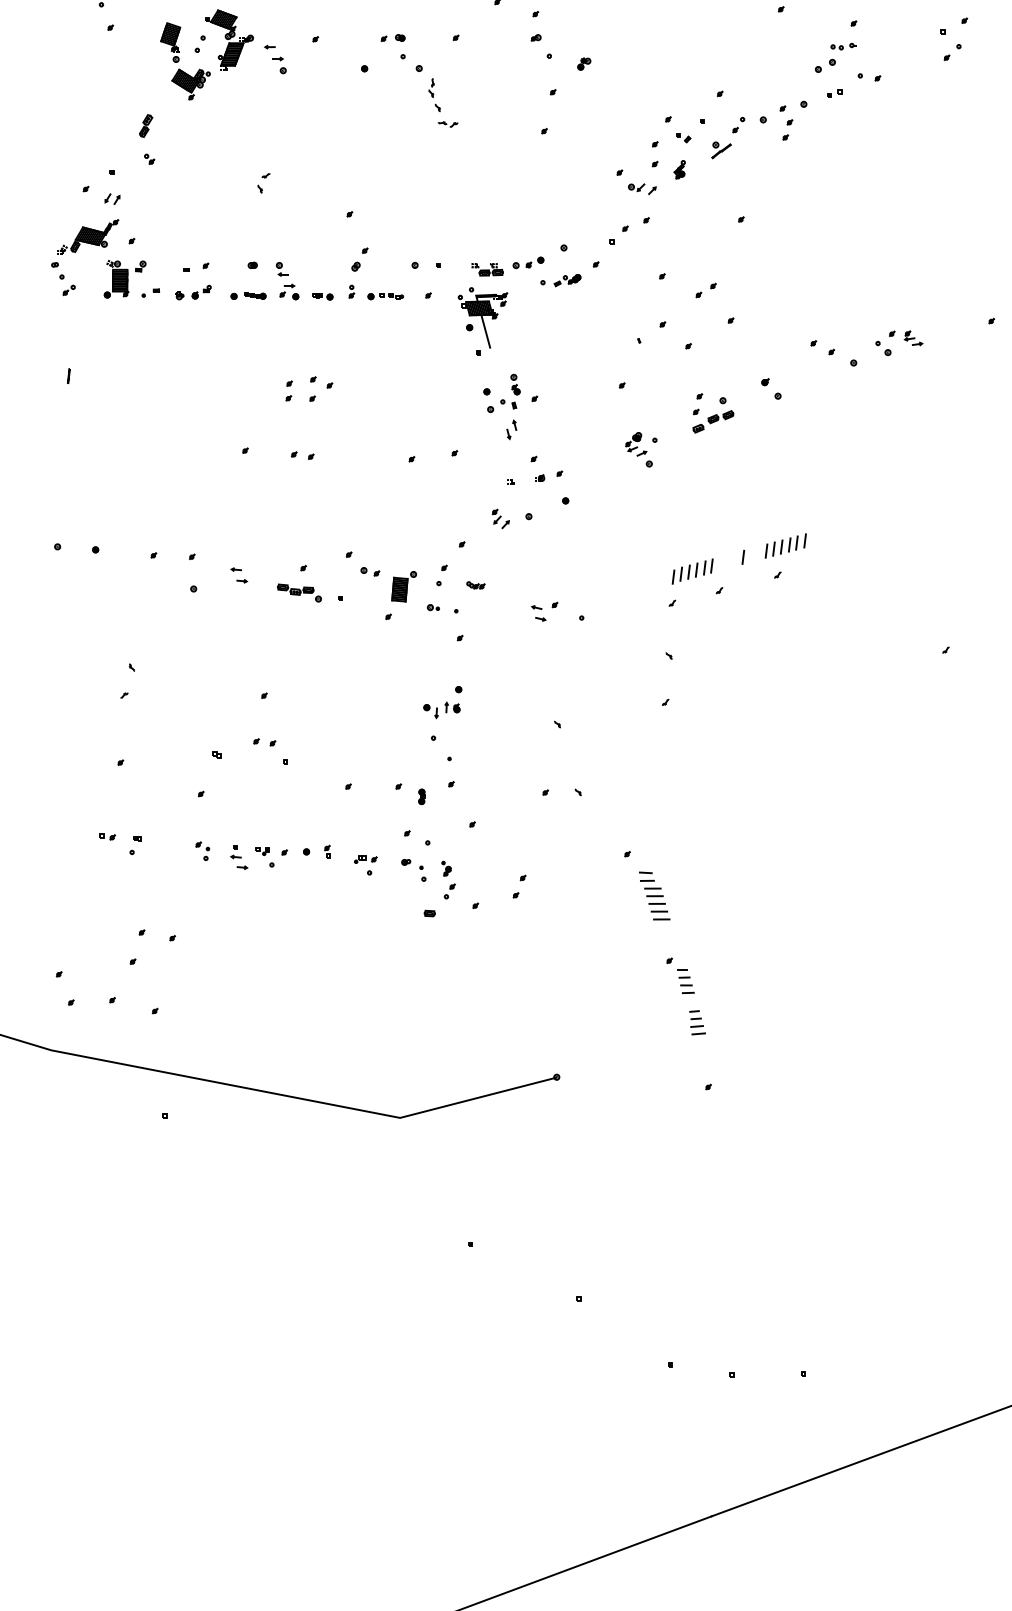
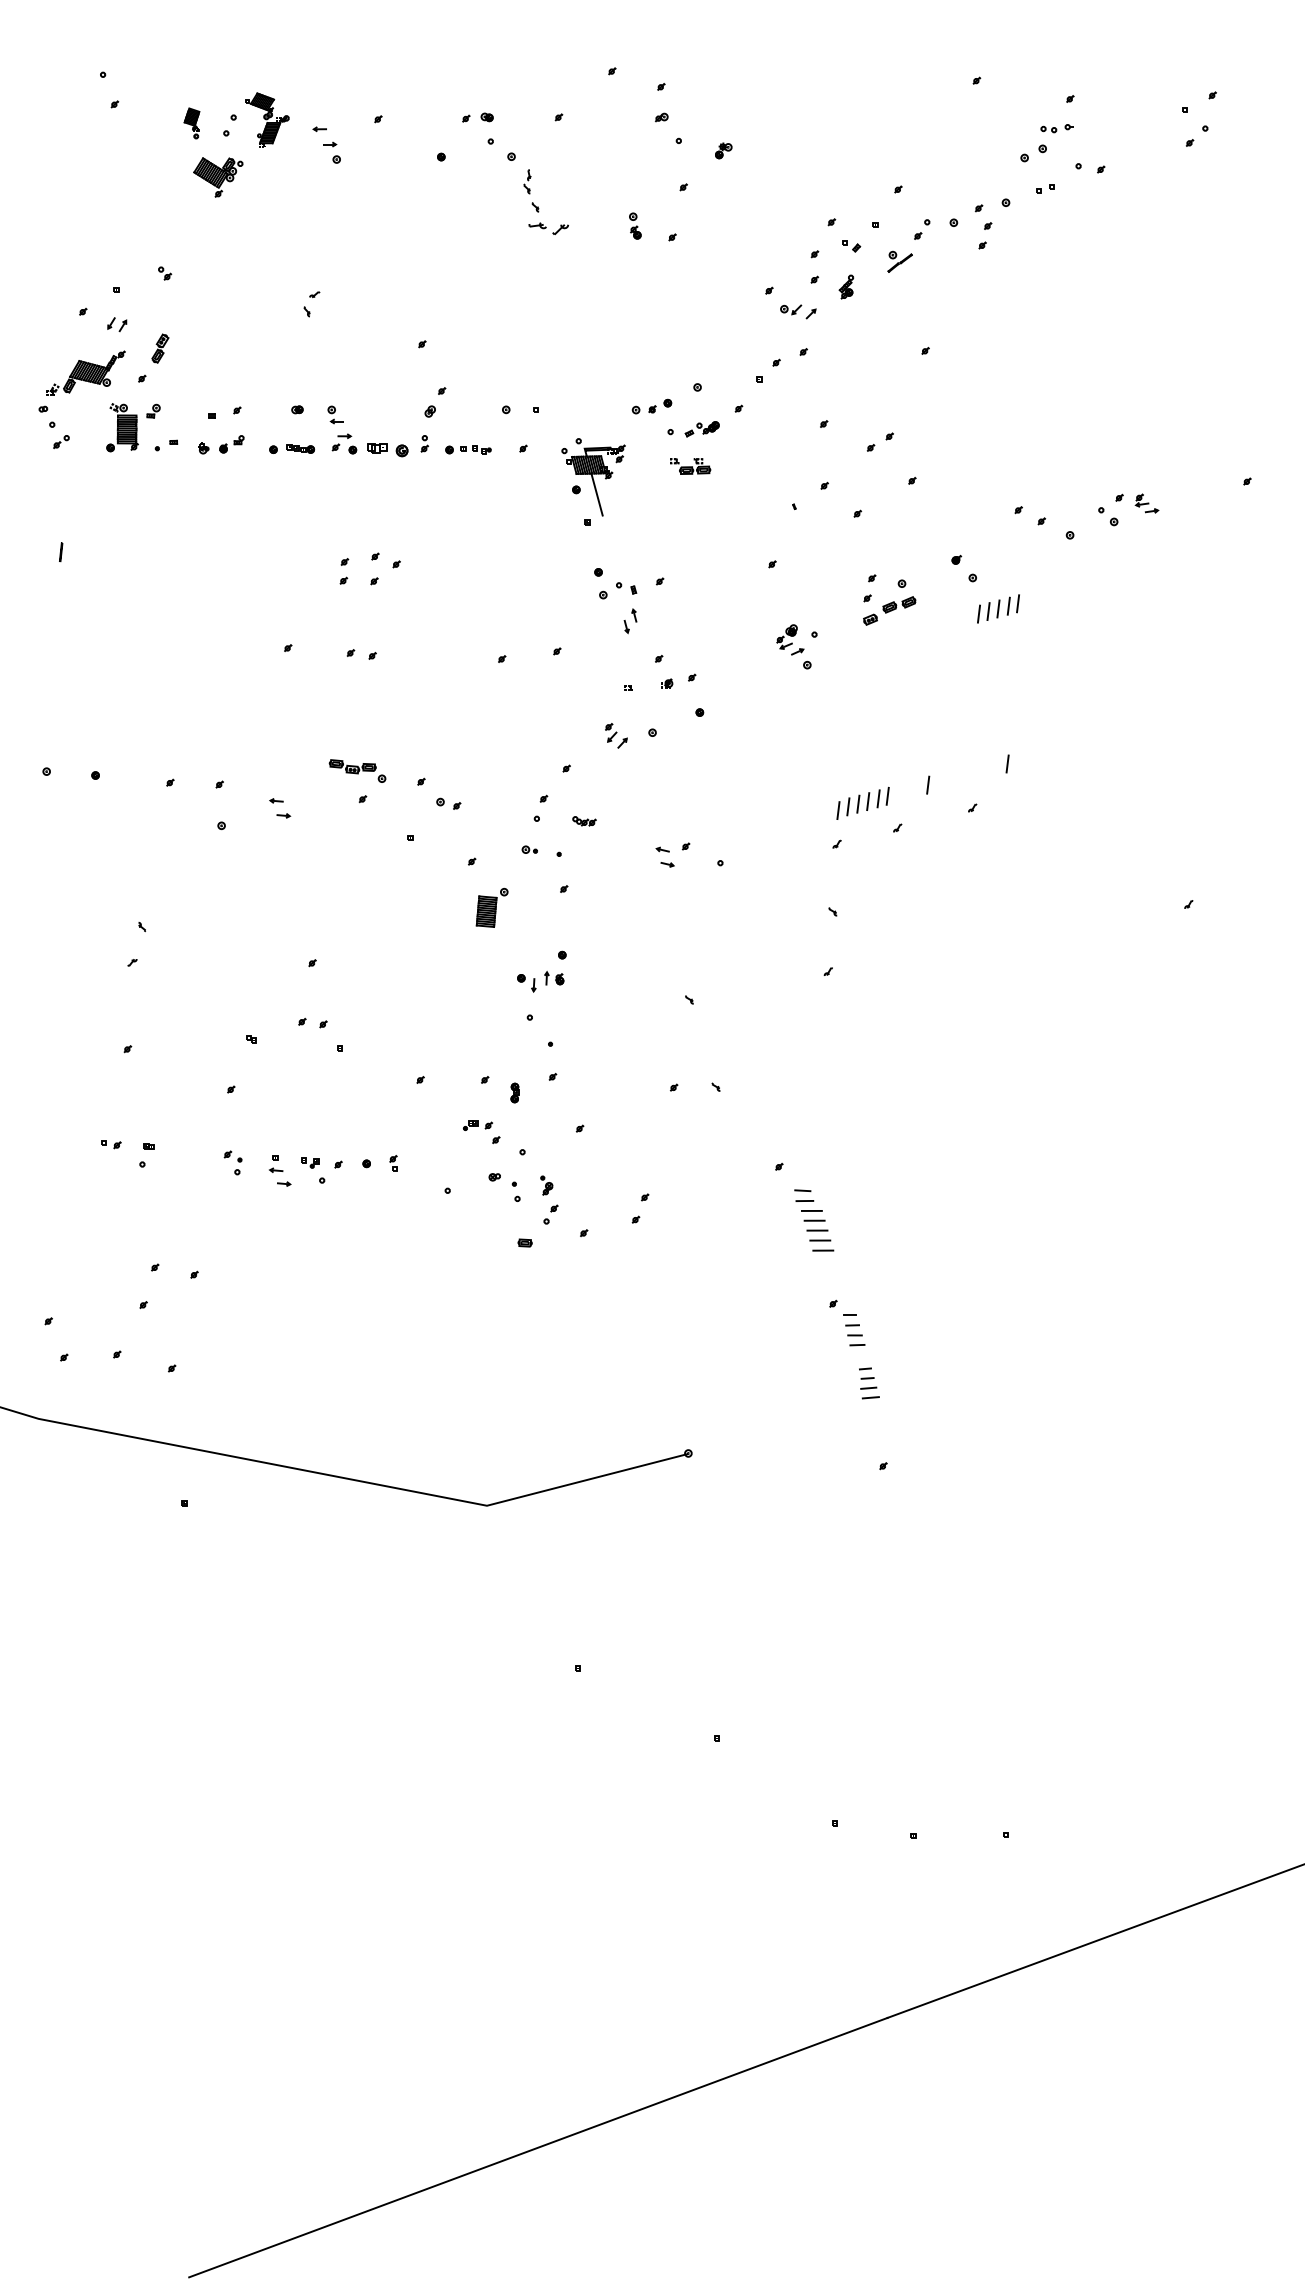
part: (229, 39) -> (267, 119), size x0.7
part: (170, 42) -> (191, 123), size x0.6
part: (447, 124) -> (548, 228), size x1.6
part: (146, 125) -> (160, 348), moved
part: (487, 269) -> (690, 466), moved
part: (322, 296) -> (387, 449), size x1.6
part: (515, 384) -> (635, 225), moved
part: (781, 546) -> (998, 608), moved
part: (403, 586) -> (491, 907), moved
part: (299, 592) -> (357, 770), moved
part: (366, 859) -> (478, 1125), moved

